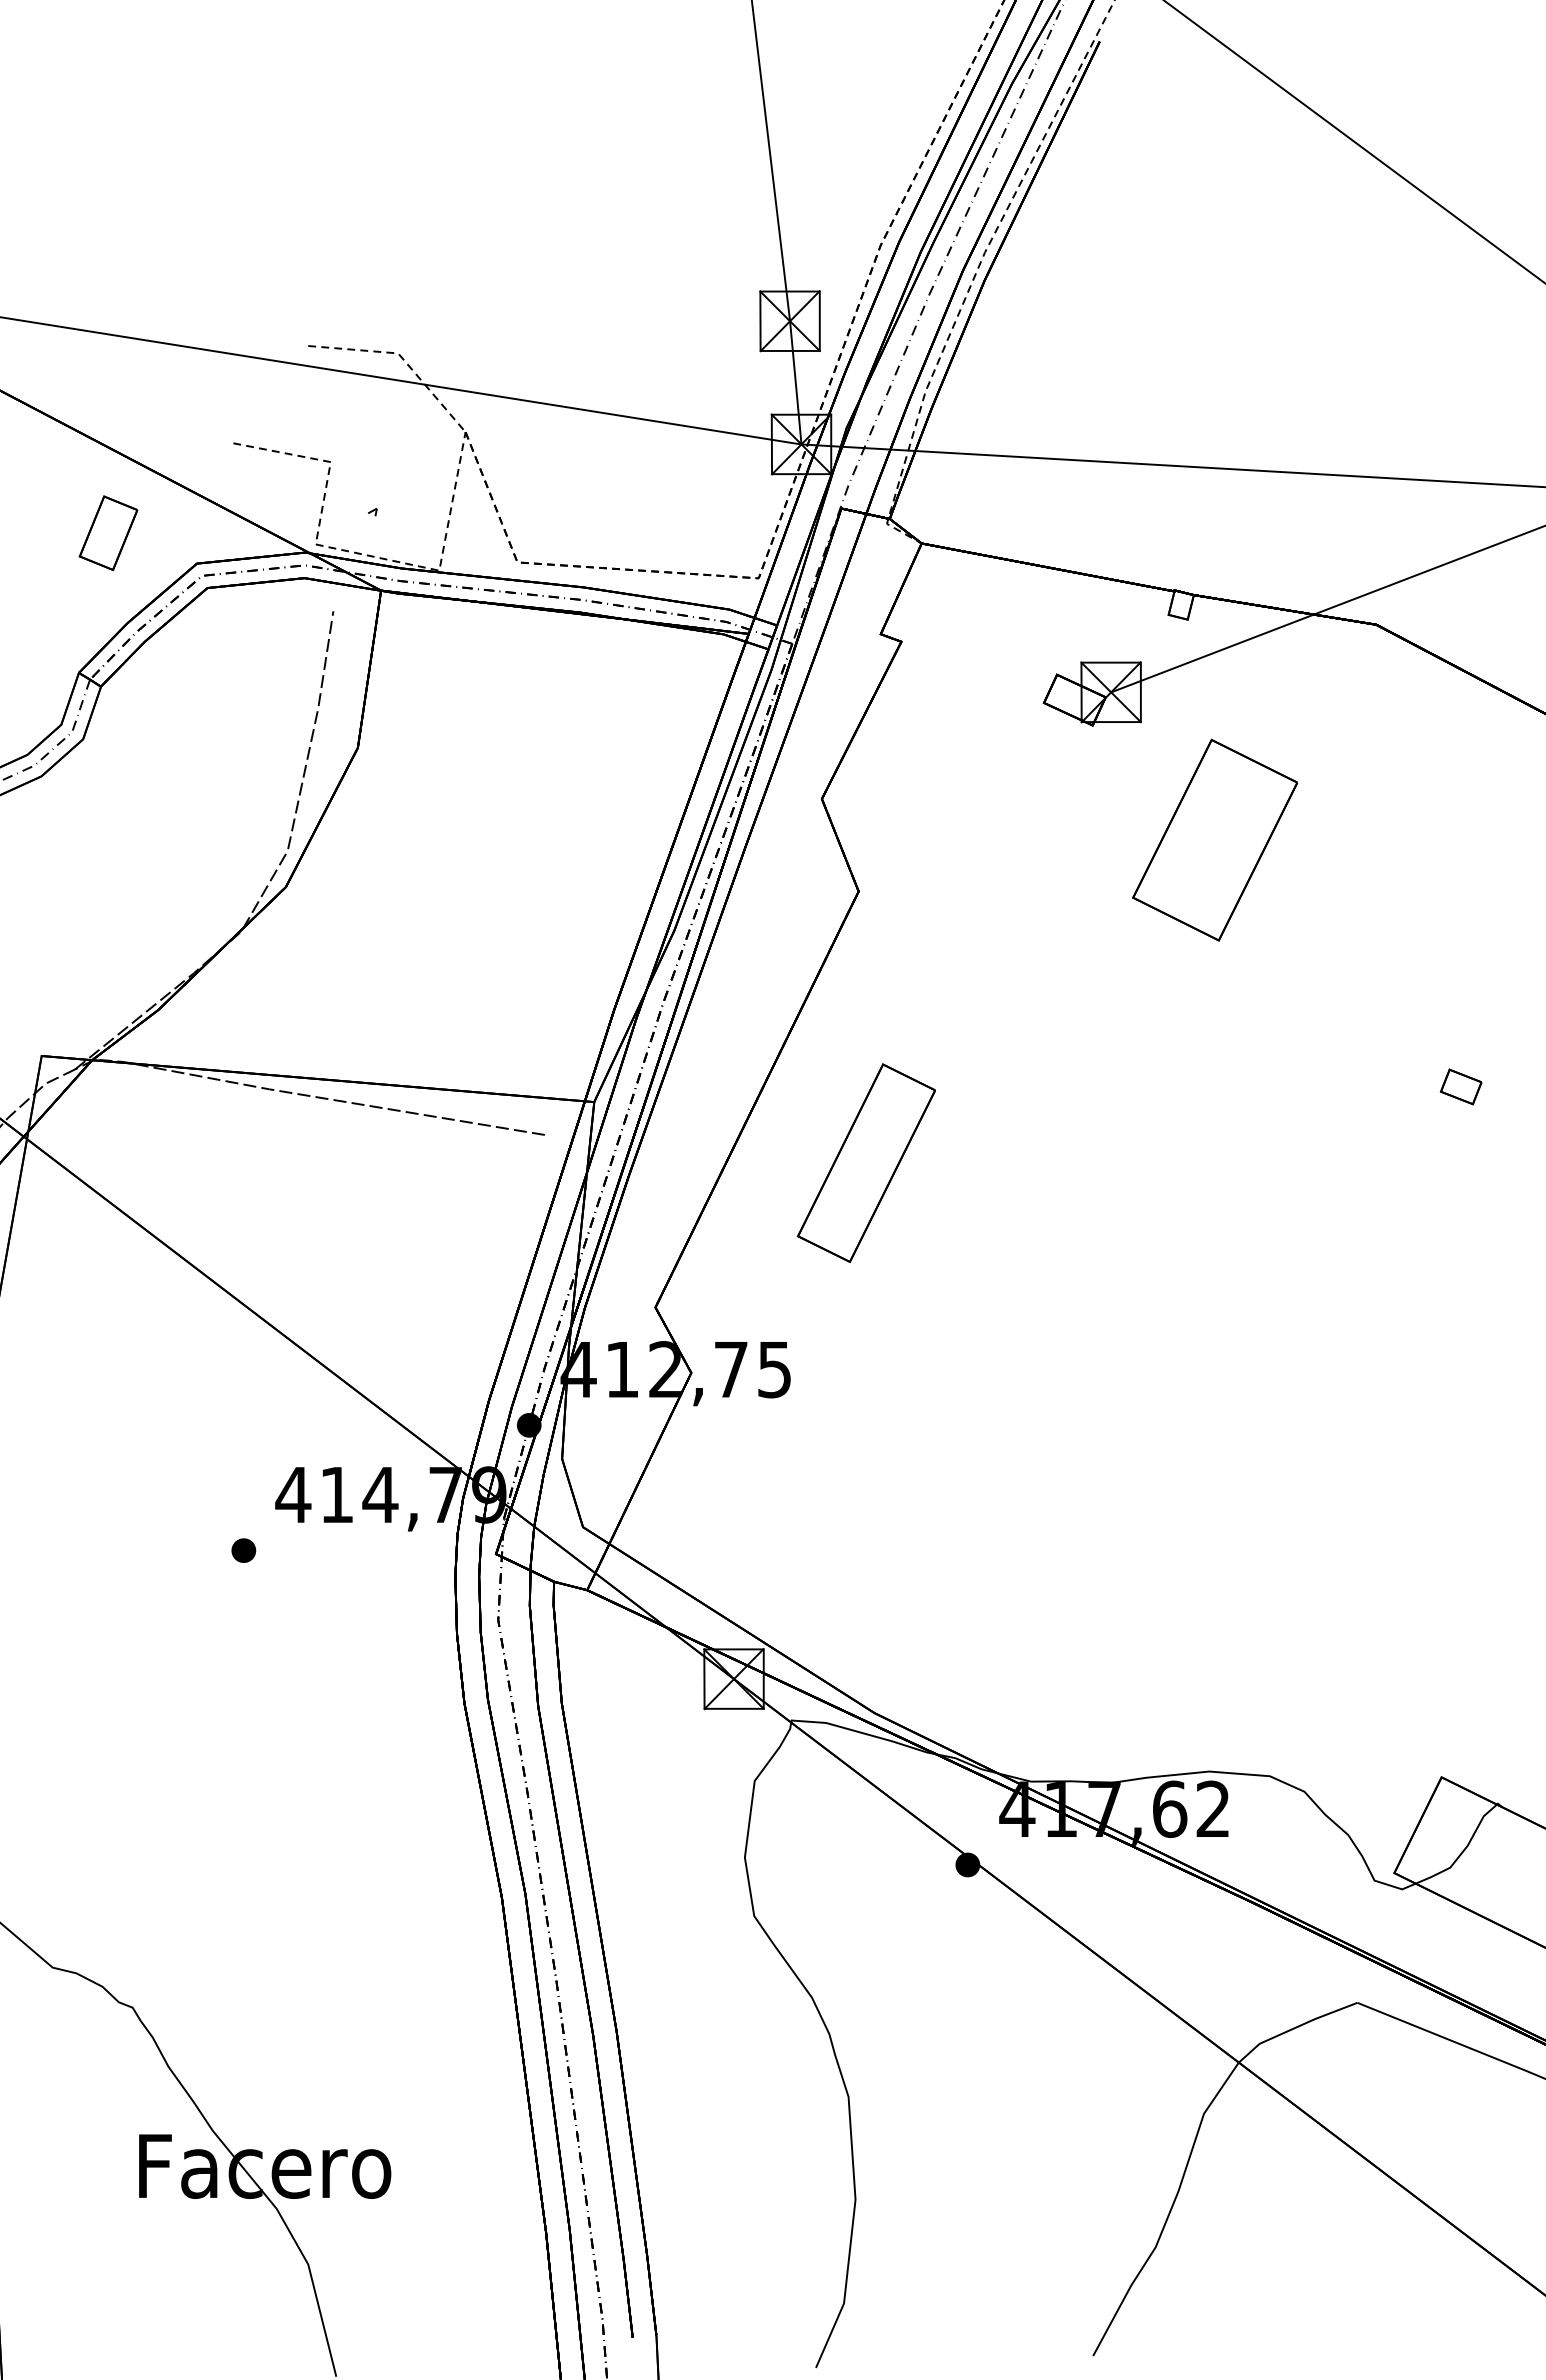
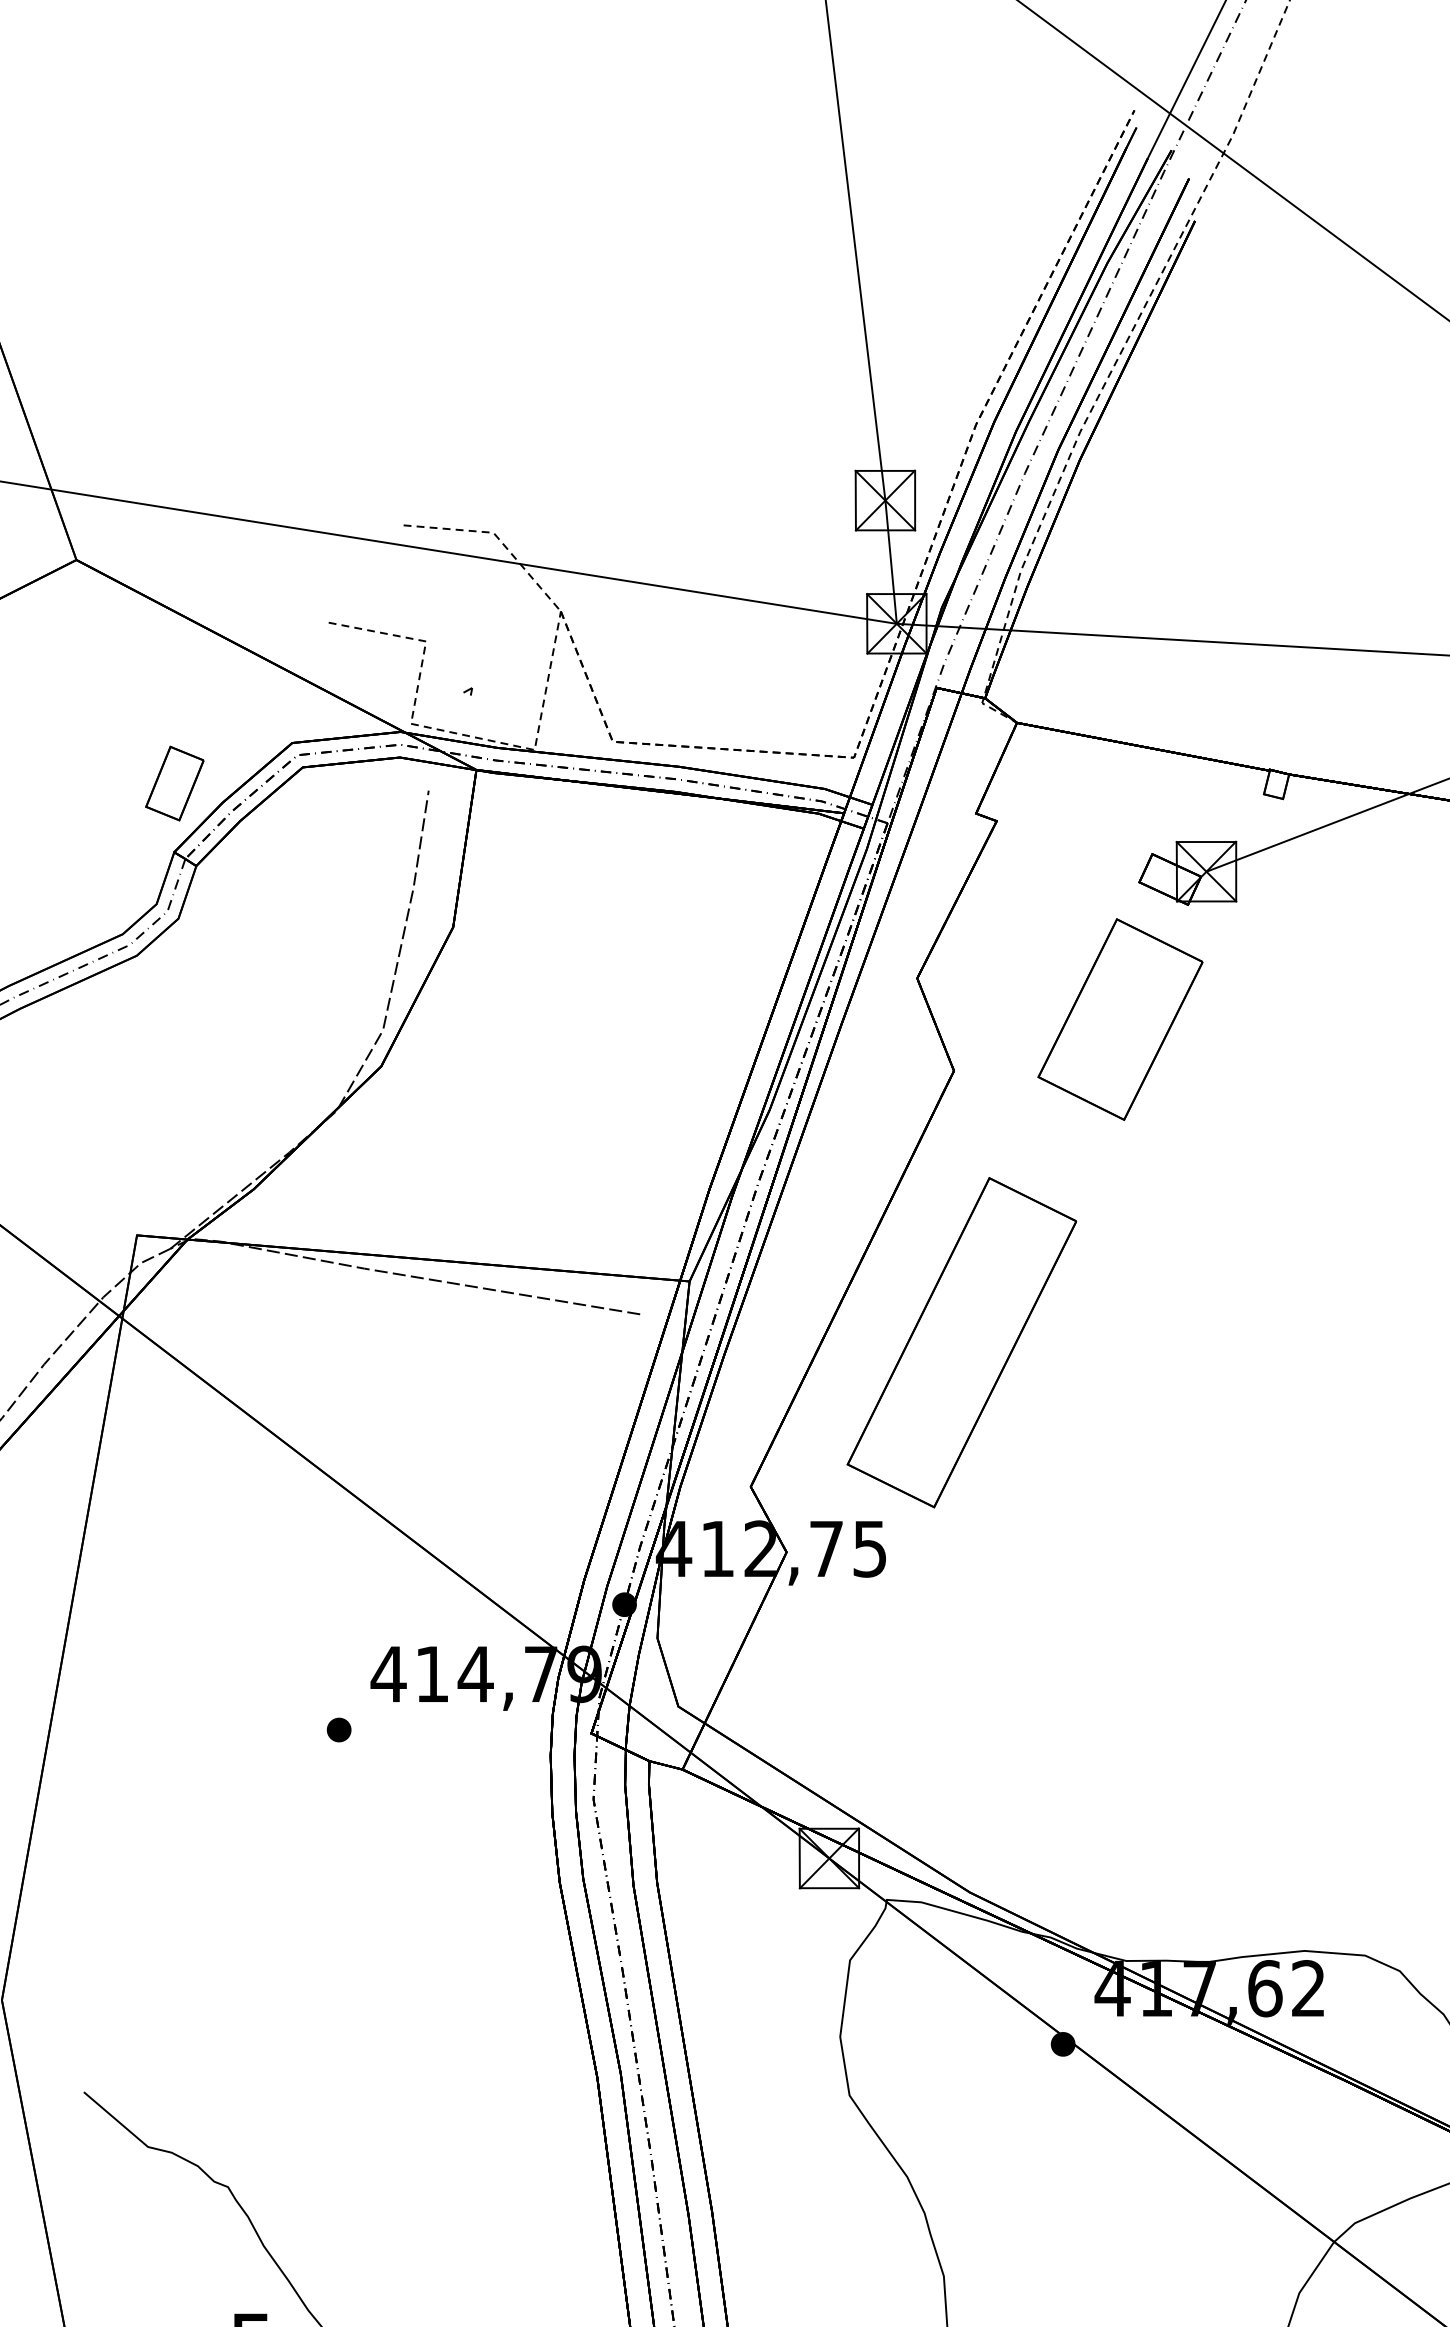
part: (108, 533) -> (174, 783), moved
part: (1215, 839) -> (1120, 1018), moved
part: (866, 1162) -> (961, 1341), size x1.67

